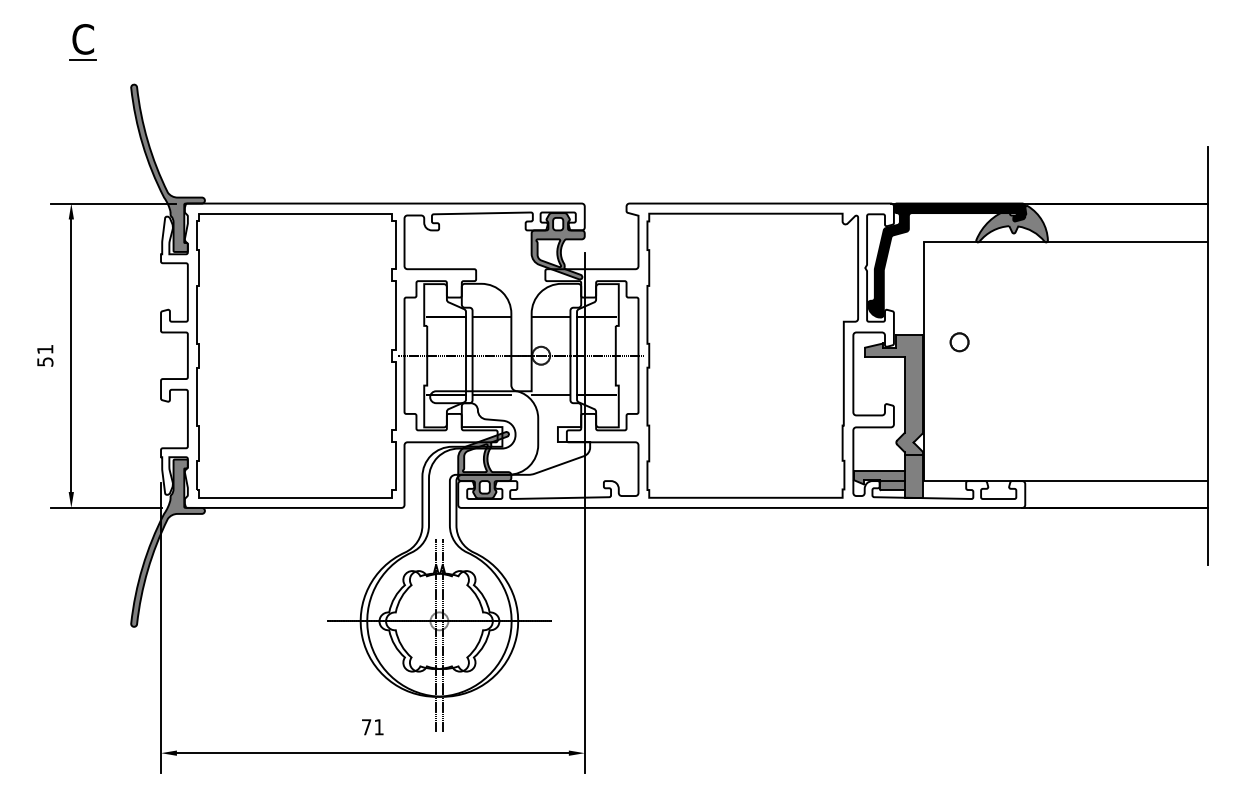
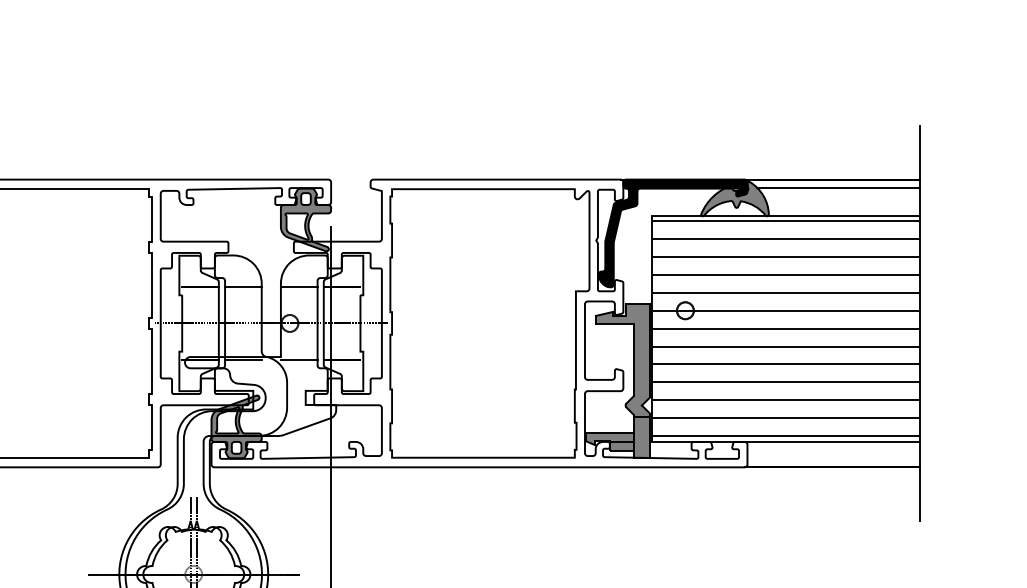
line: (1121, 212) -> (838, 188), added
hatch: (1065, 360) -> (785, 327), added

